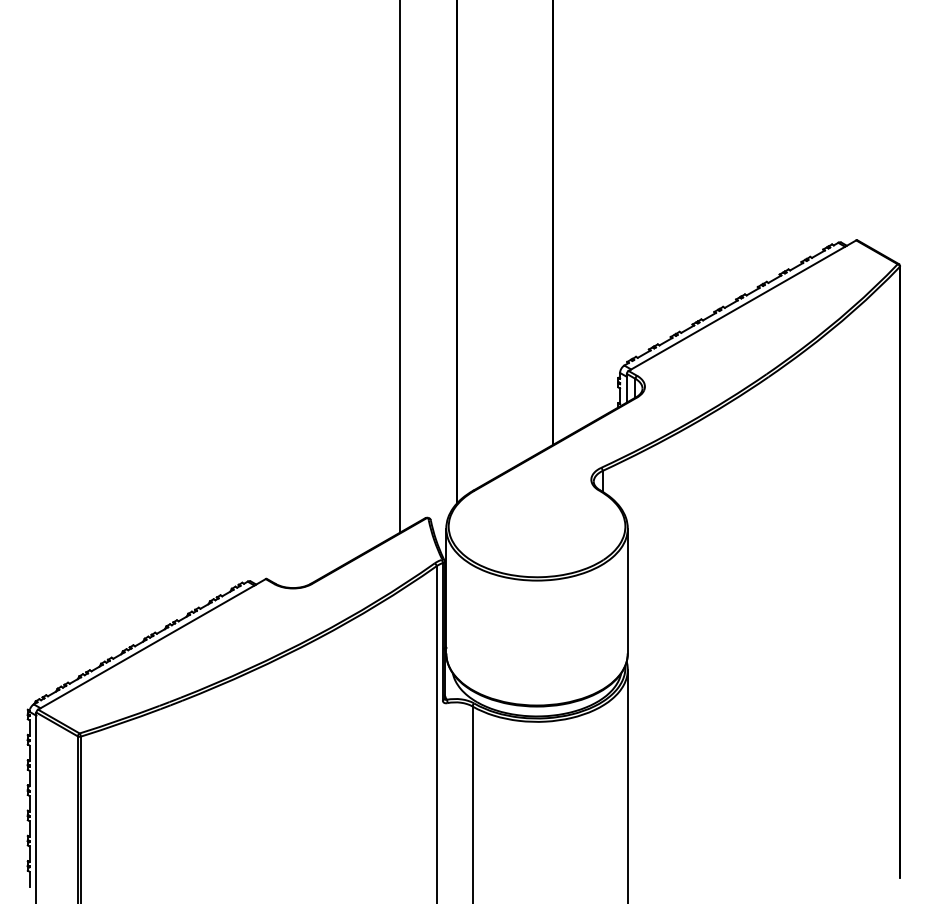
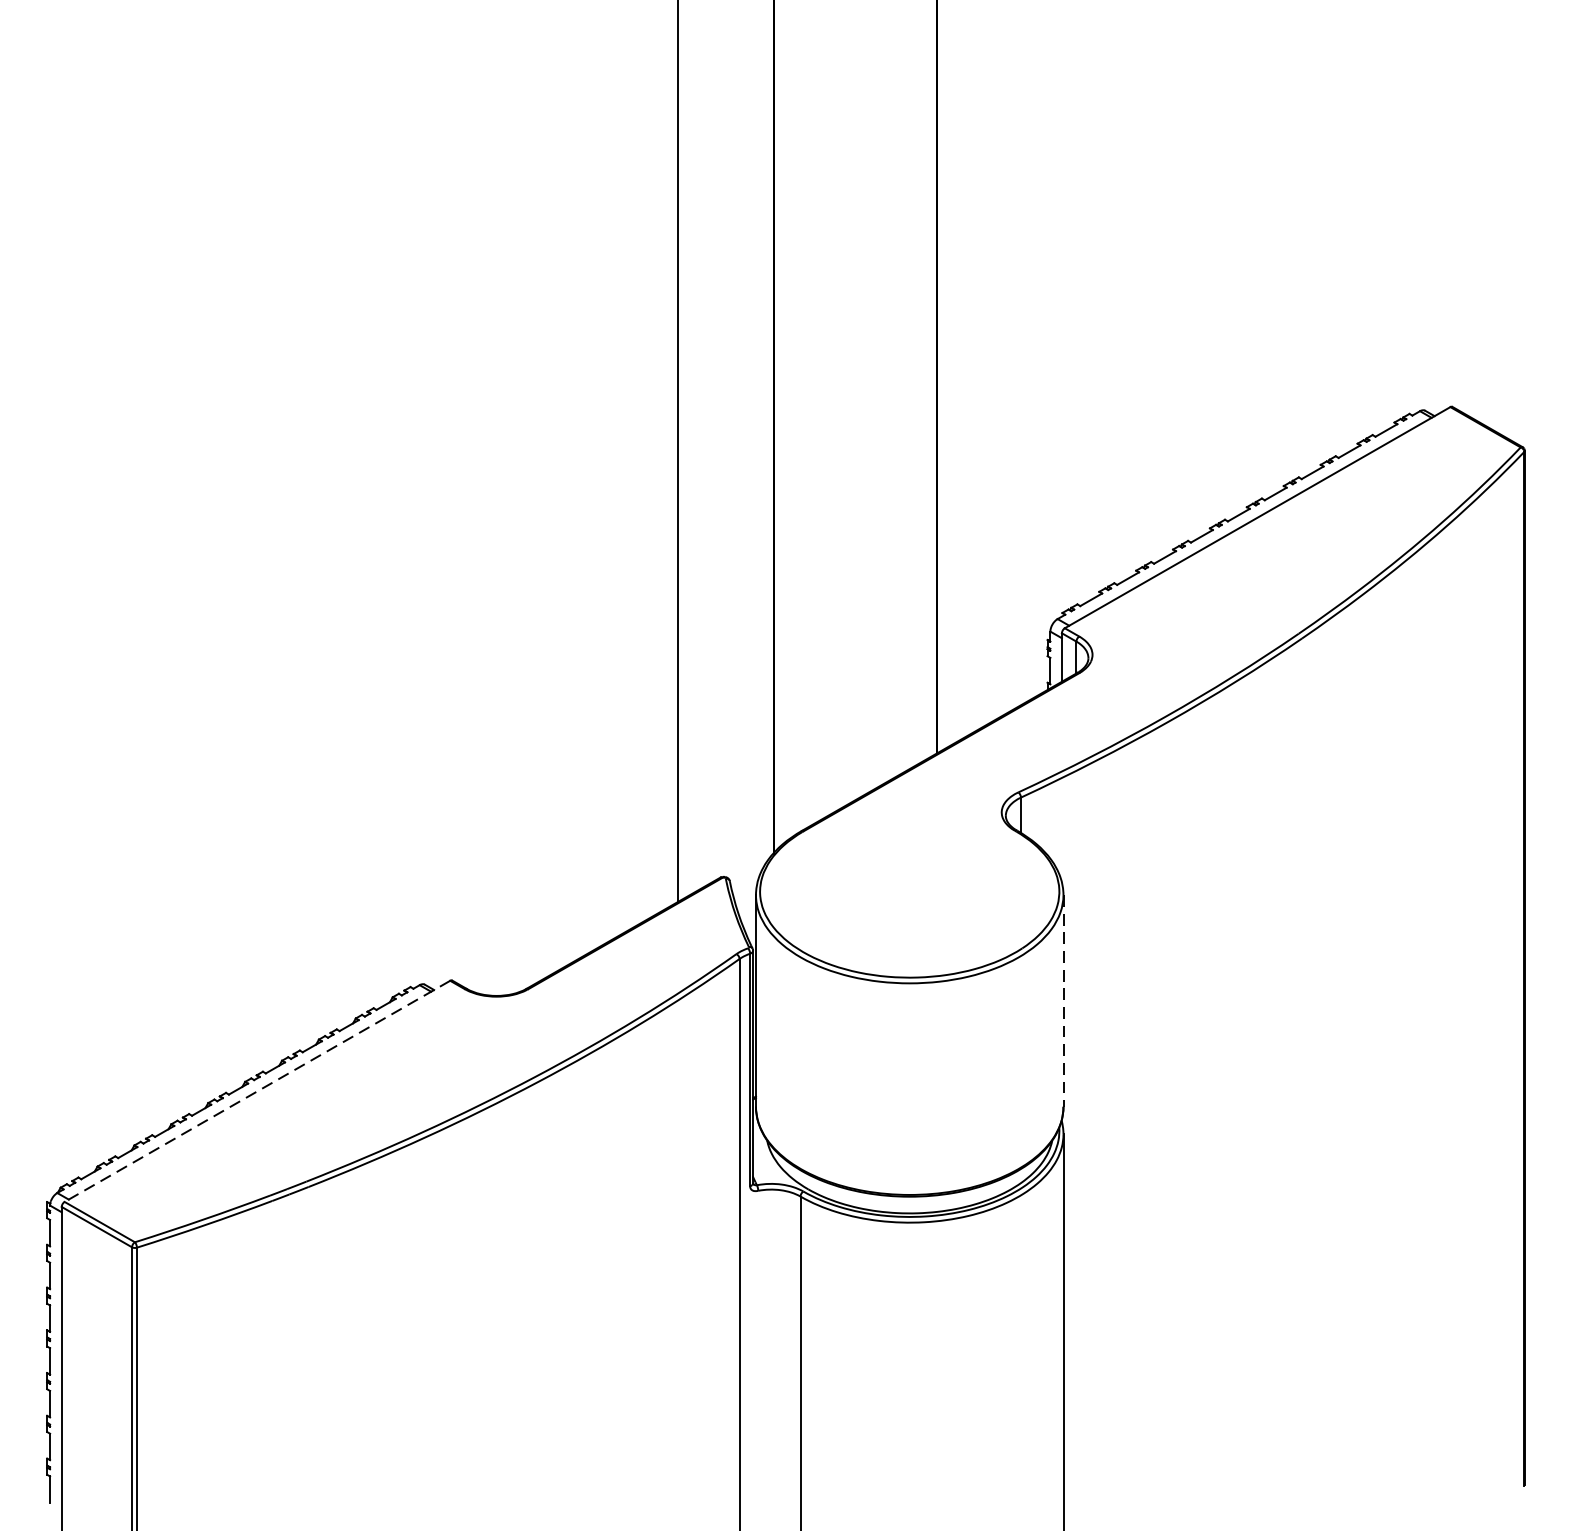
line: (627, 591) -> (1062, 1001), solid -> dashed
line: (151, 644) -> (256, 1091), solid -> dashed

